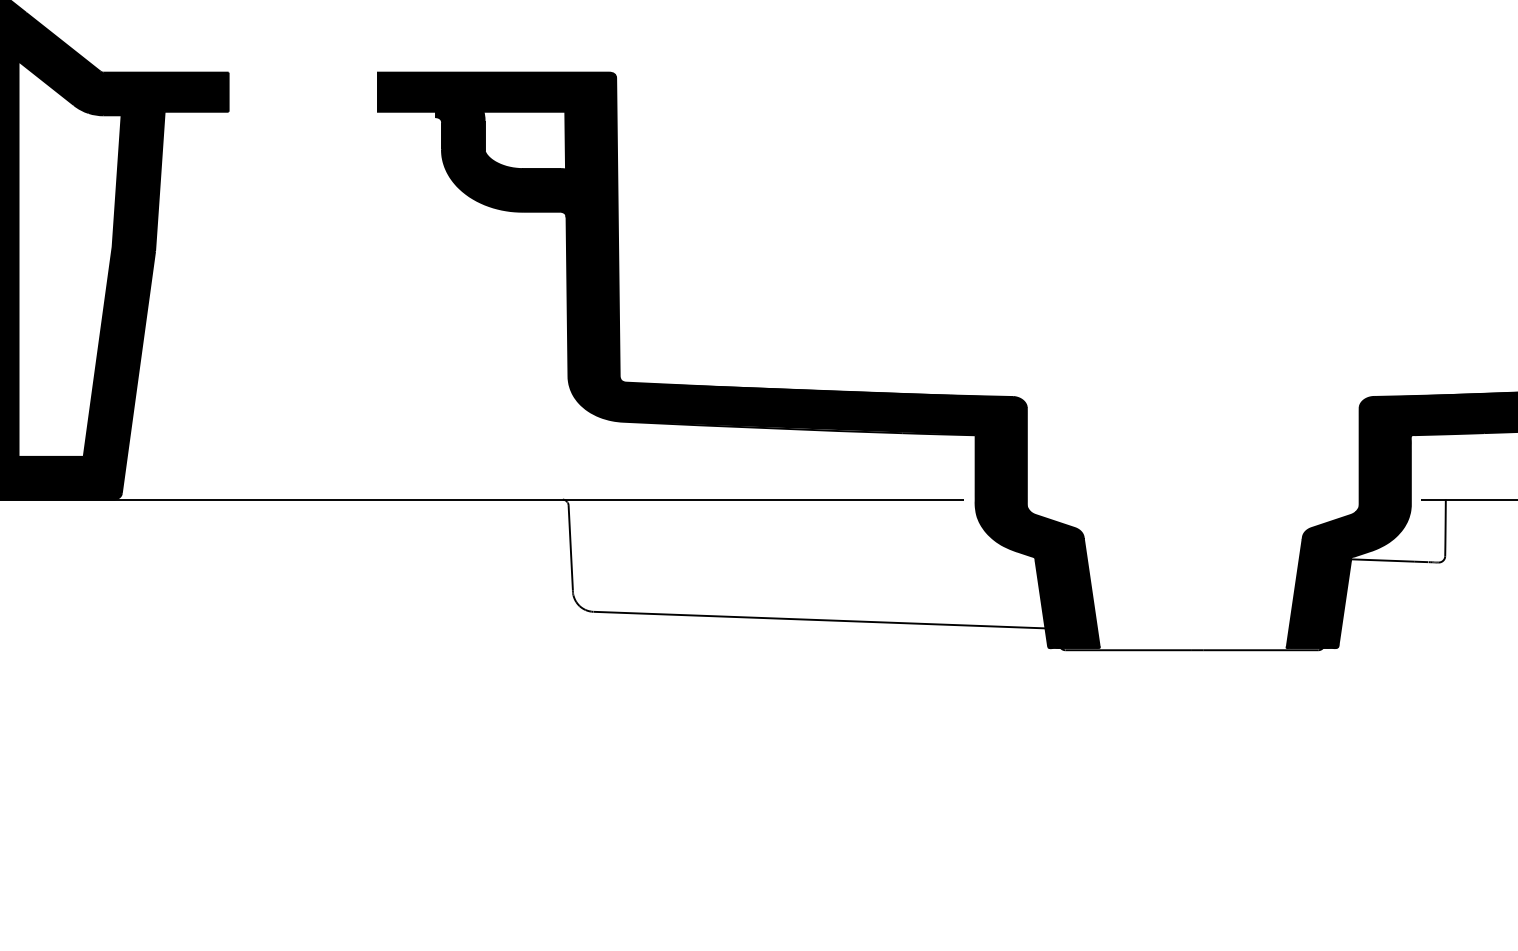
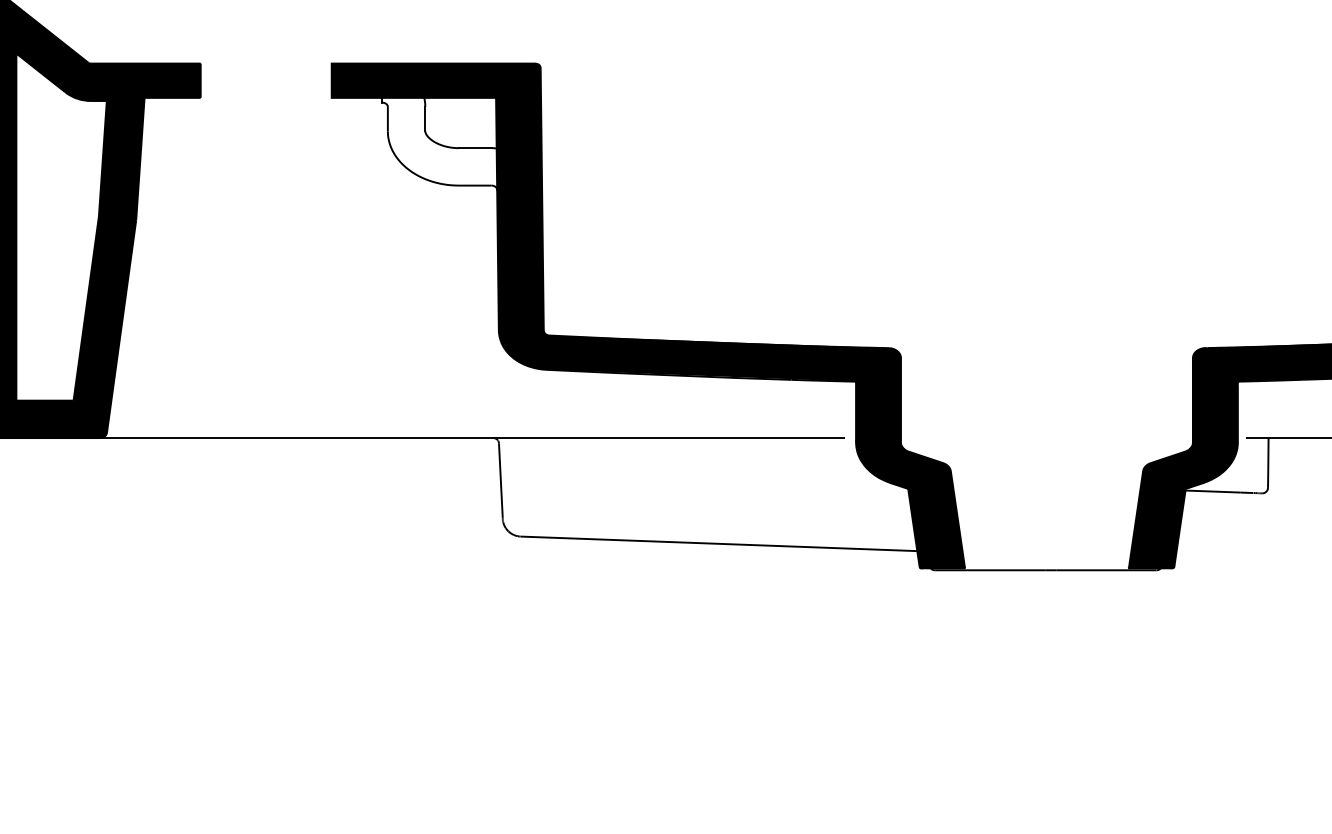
fill: (522, 145) -> (458, 127), removed

